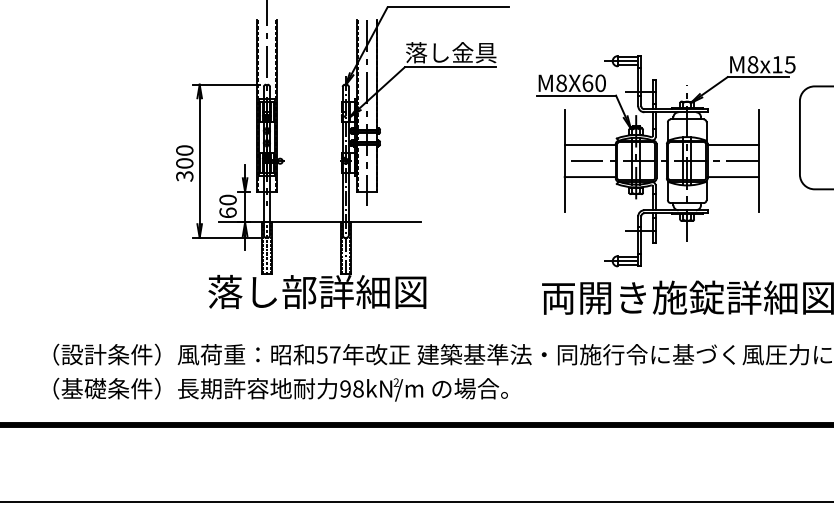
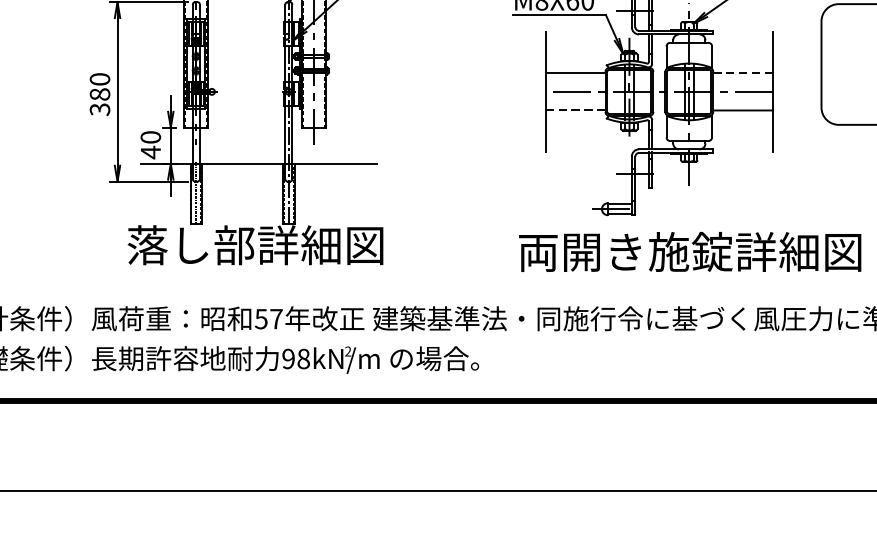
line: (733, 145) -> (743, 73), solid -> dashed
text: (184, 163) -> (99, 94), 300 -> 380
line: (590, 177) -> (575, 110), solid -> dashed
text: (227, 212) -> (150, 152), 60 -> 40

